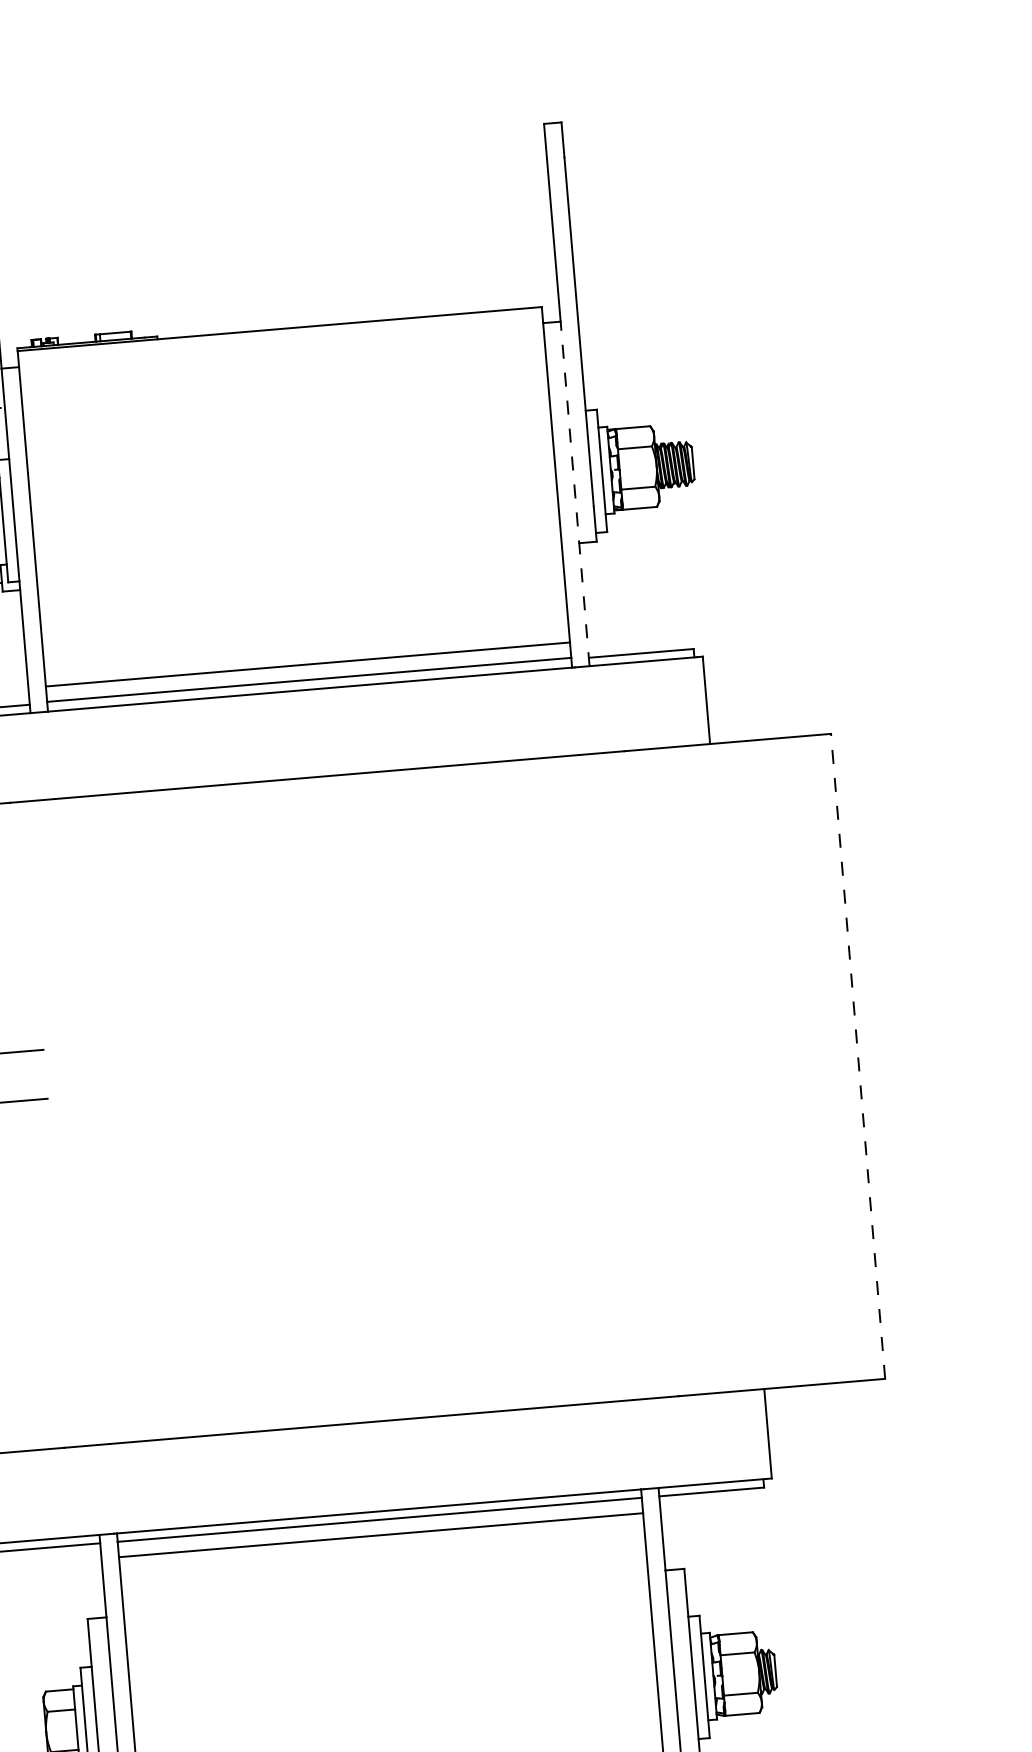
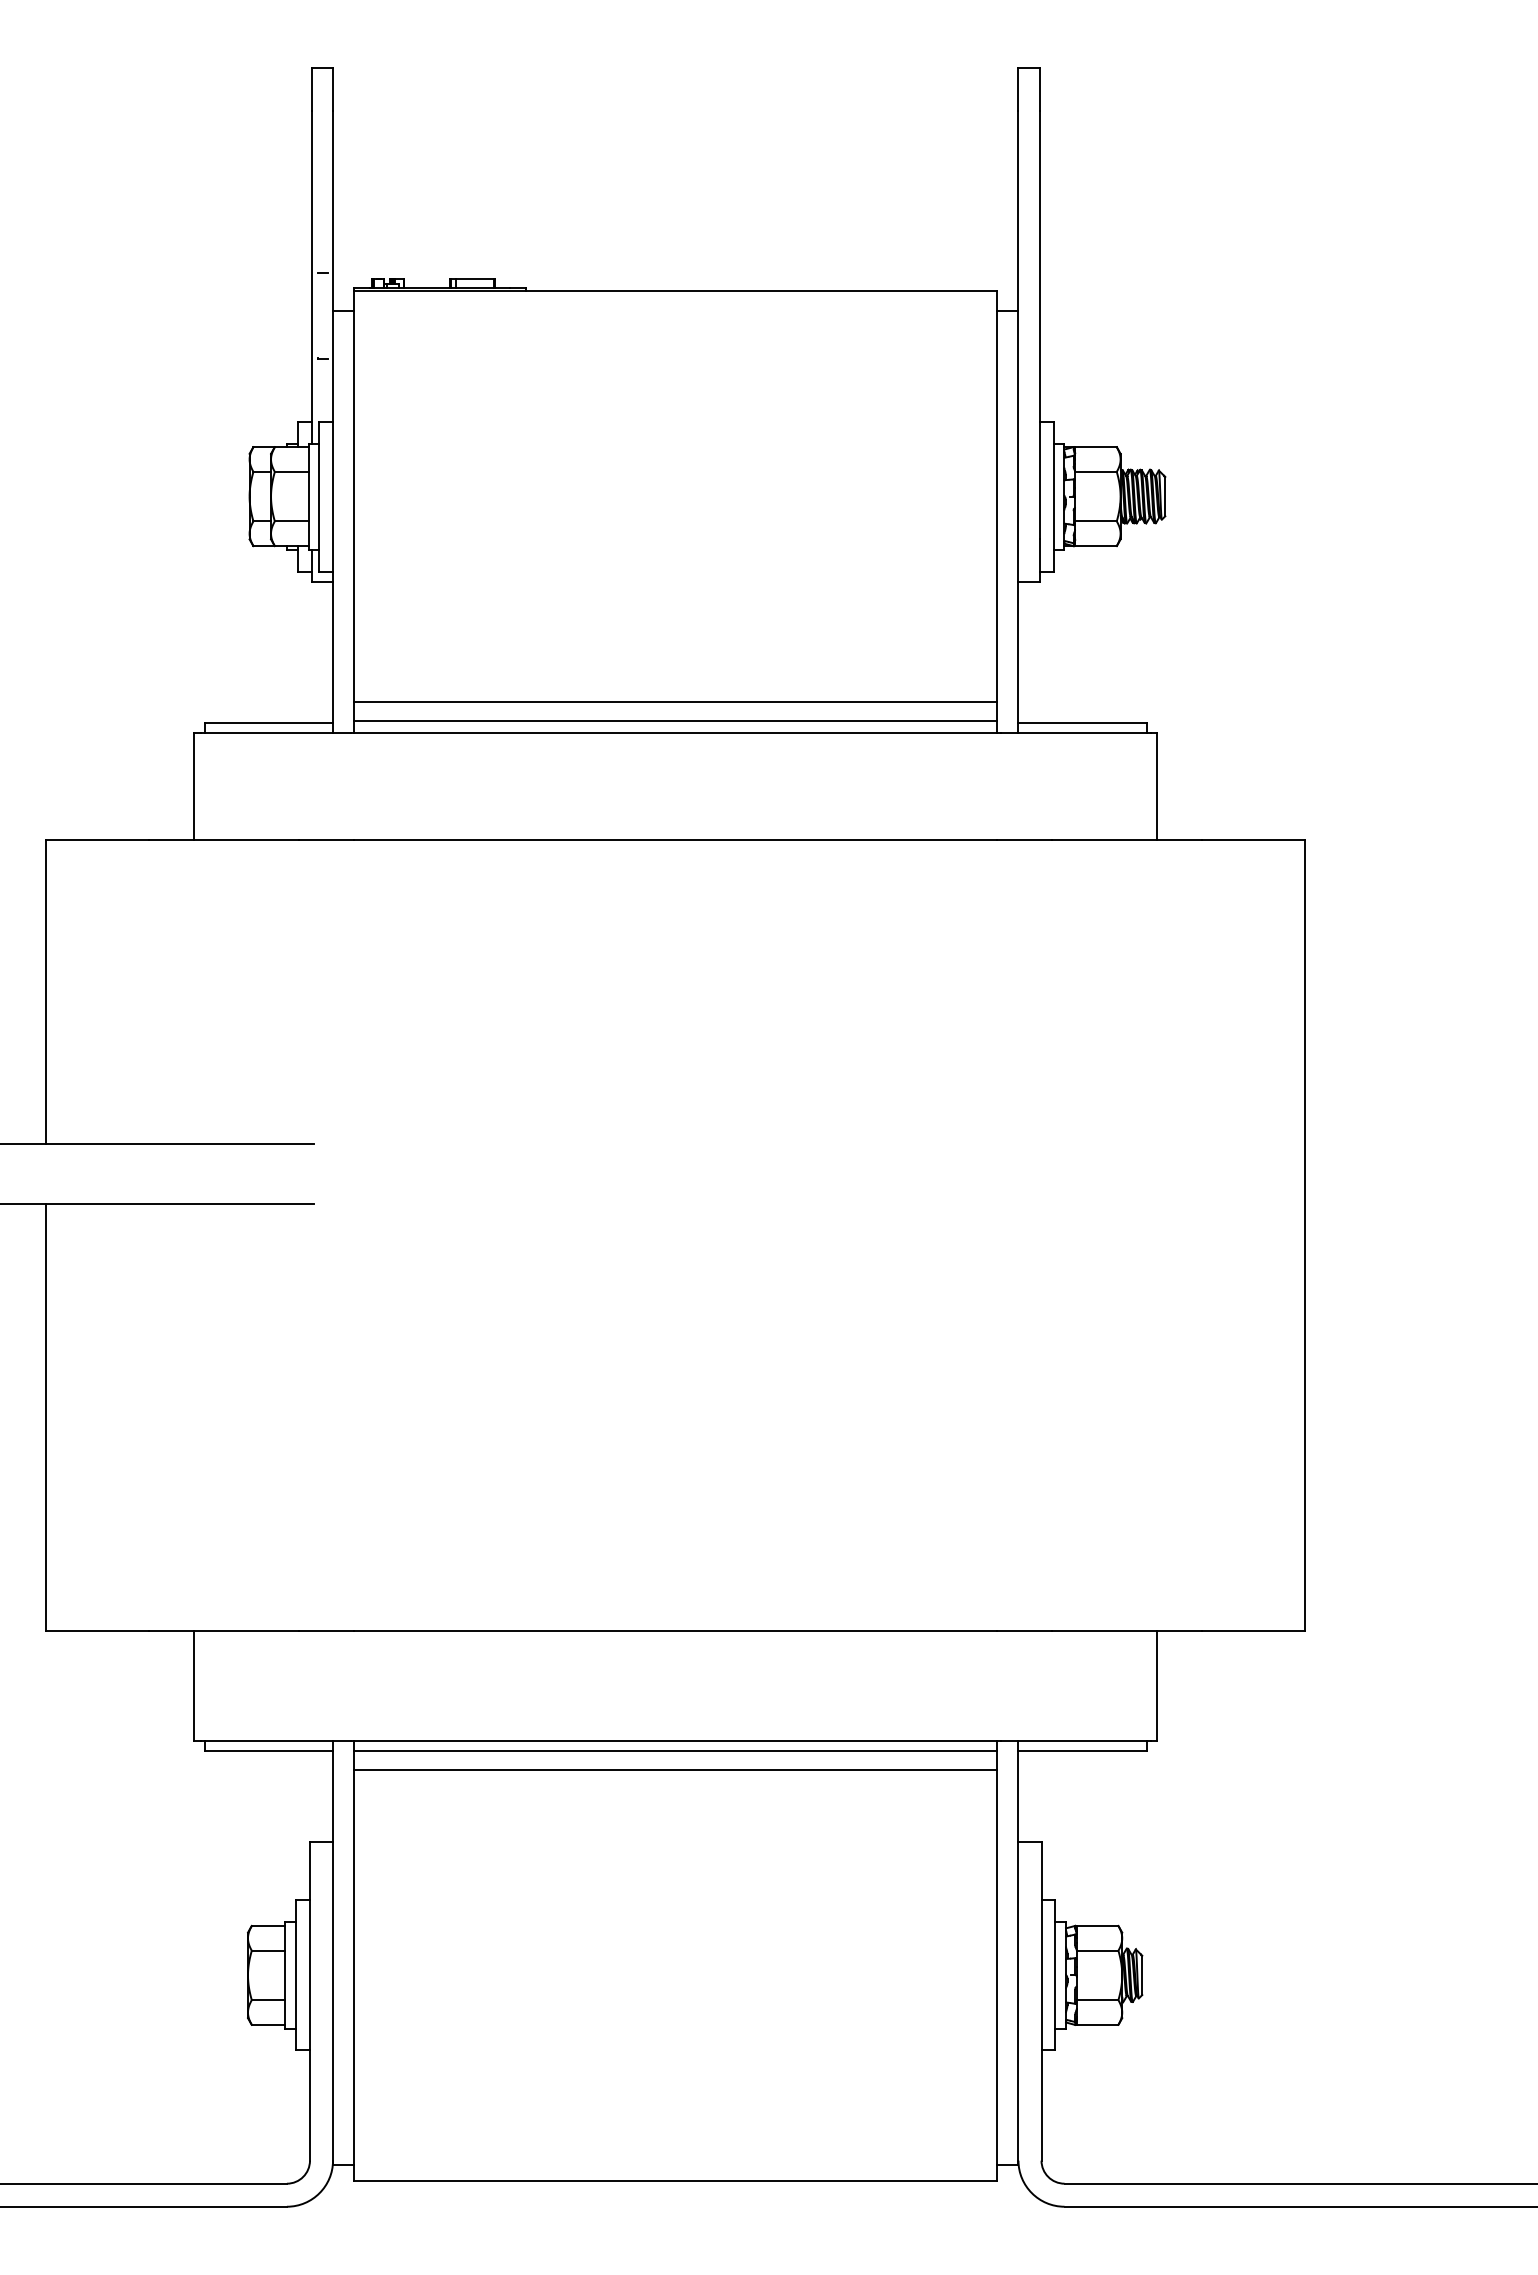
line: (575, 493) -> (1018, 521), dashed -> solid
line: (858, 1056) -> (1305, 1235), dashed -> solid

